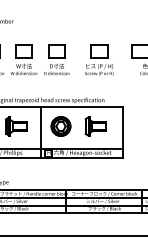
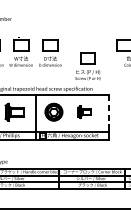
part: (99, 59) -> (88, 66), moved
part: (95, 126) -> (84, 112), size x0.7
line: (123, 127) -> (109, 113), solid -> dashed

